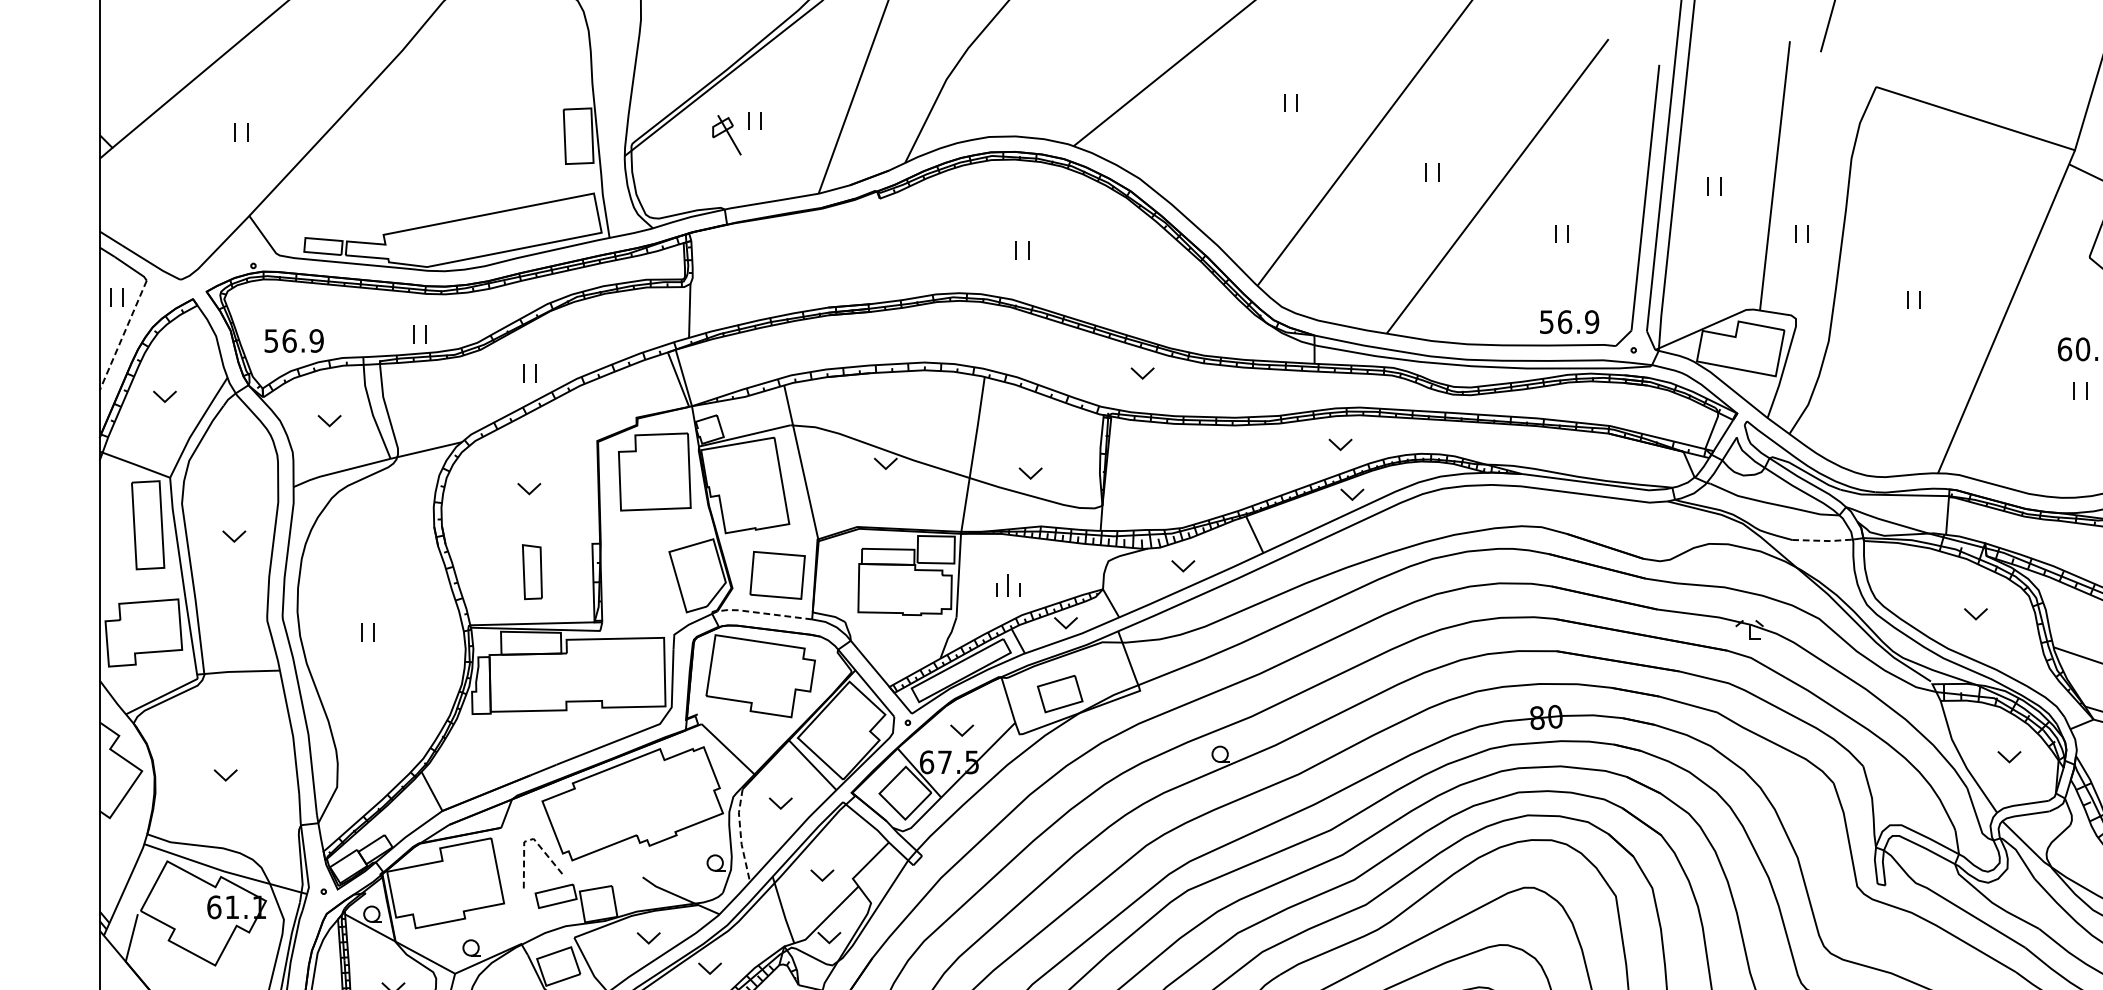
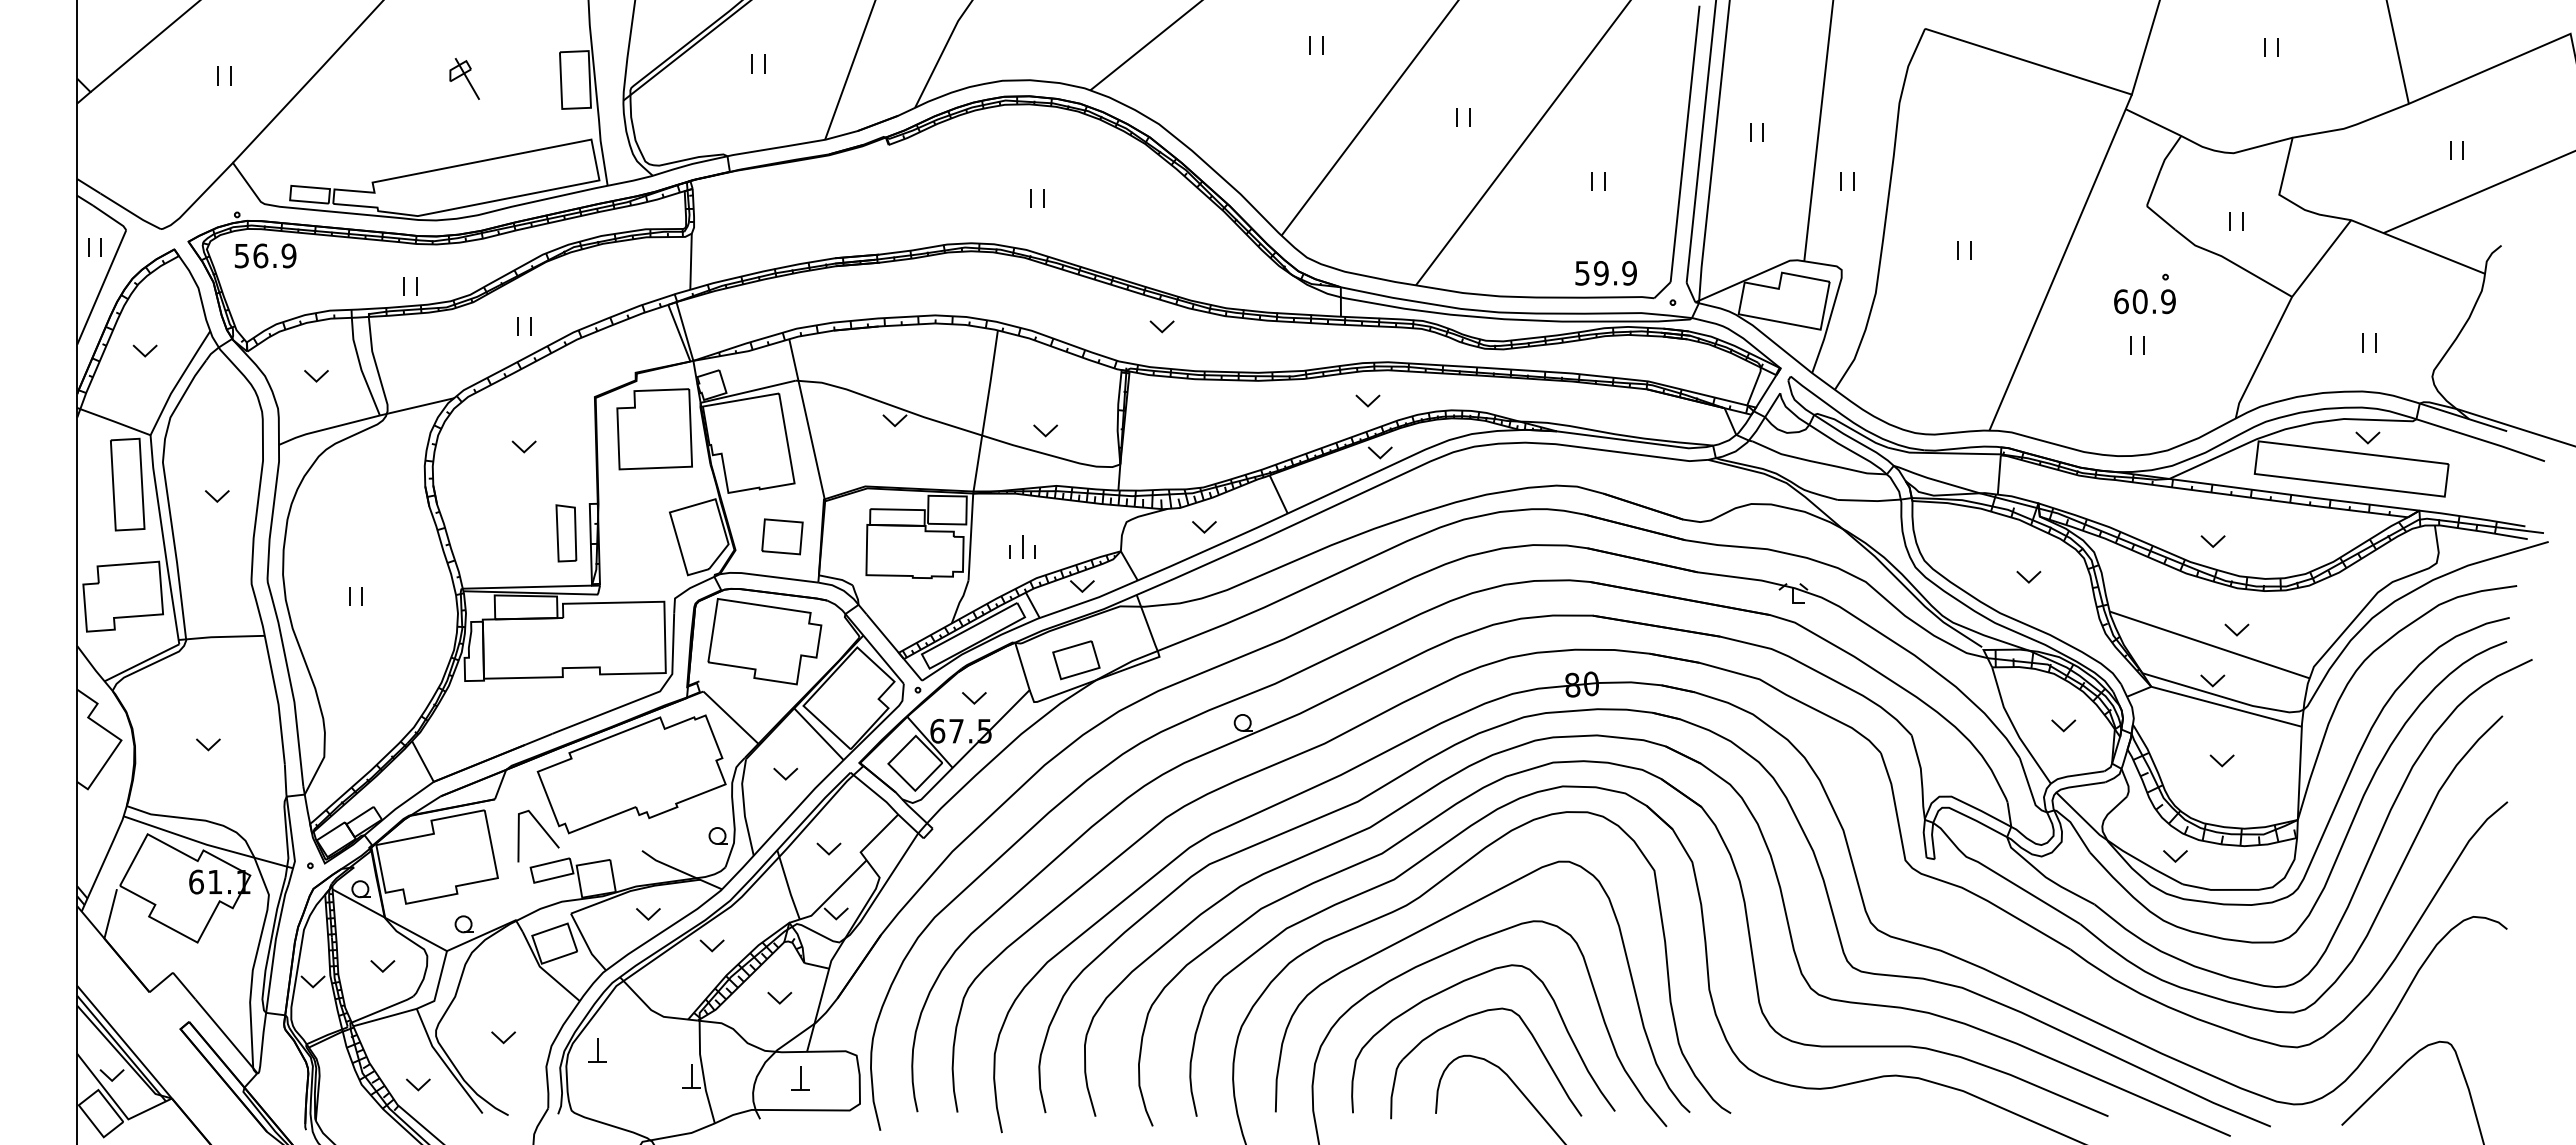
part: (726, 134) -> (464, 78), moved
text: (1564, 322) -> (1600, 273), 56.9 -> 59.9
line: (122, 335) -> (101, 287), dashed -> solid
text: (294, 340) -> (265, 255), moved
line: (1823, 540) -> (1870, 500), dashed -> solid
part: (532, 572) -> (566, 533), moved
part: (777, 575) -> (782, 536), size x0.71
line: (763, 613) -> (767, 576), dashed -> solid
line: (741, 836) -> (744, 808), dashed -> solid
line: (529, 840) -> (524, 812), dashed -> solid

